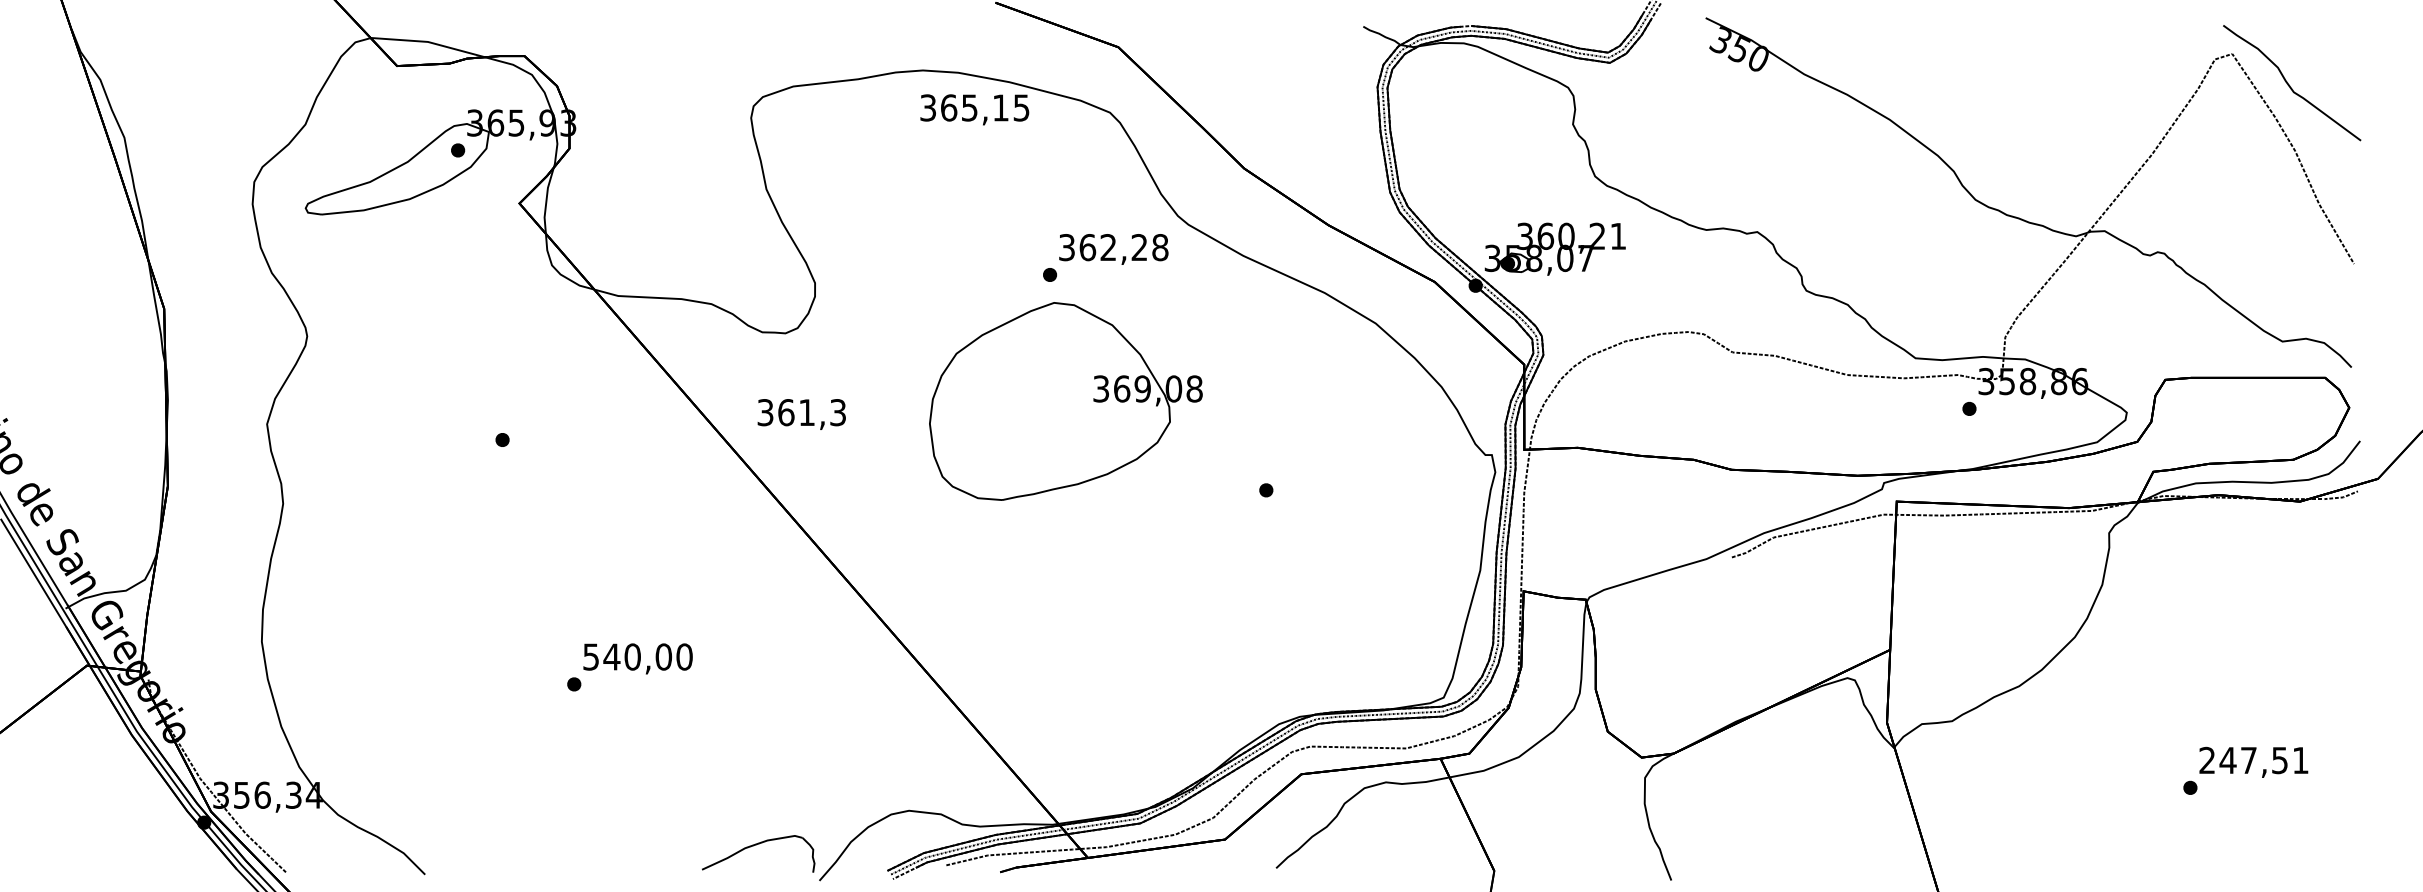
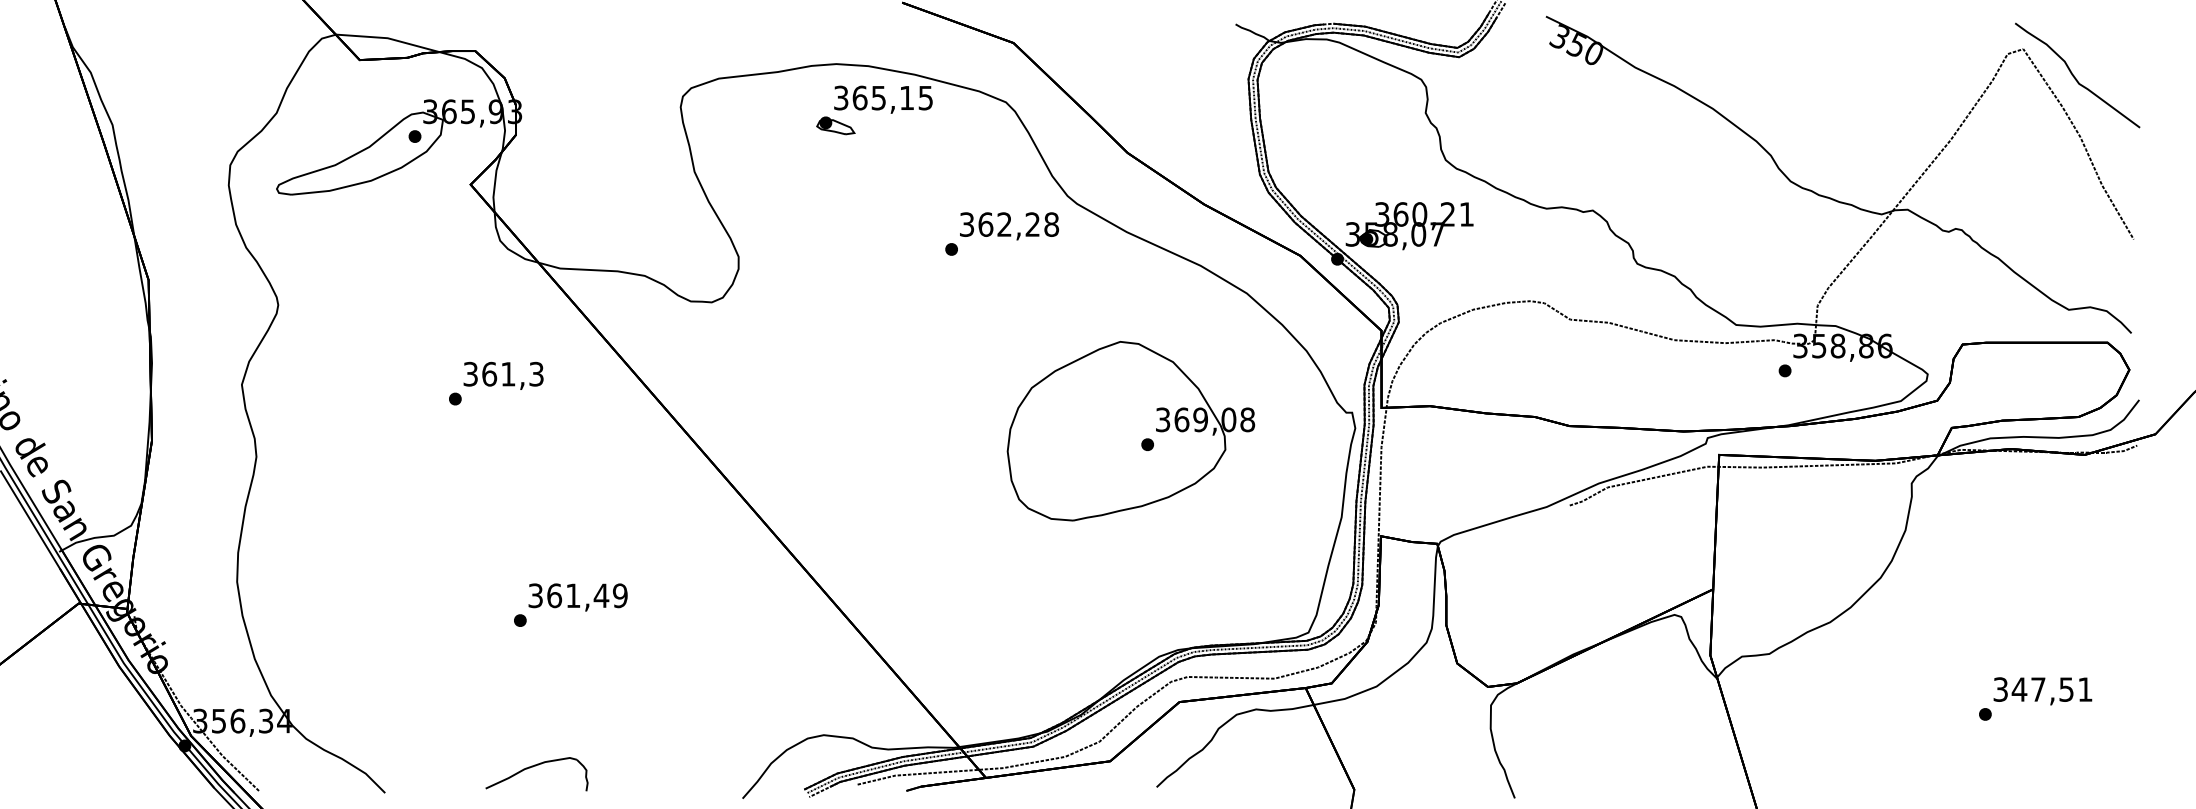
part: (922, 138) -> (836, 125), added
part: (1065, 401) -> (1130, 431), moved
text: (801, 414) -> (503, 375), moved
text: (638, 656) -> (578, 595), 540,00 -> 361,49
text: (2207, 760) -> (2000, 689), 247,51 -> 347,51
part: (756, 845) -> (535, 766), moved

